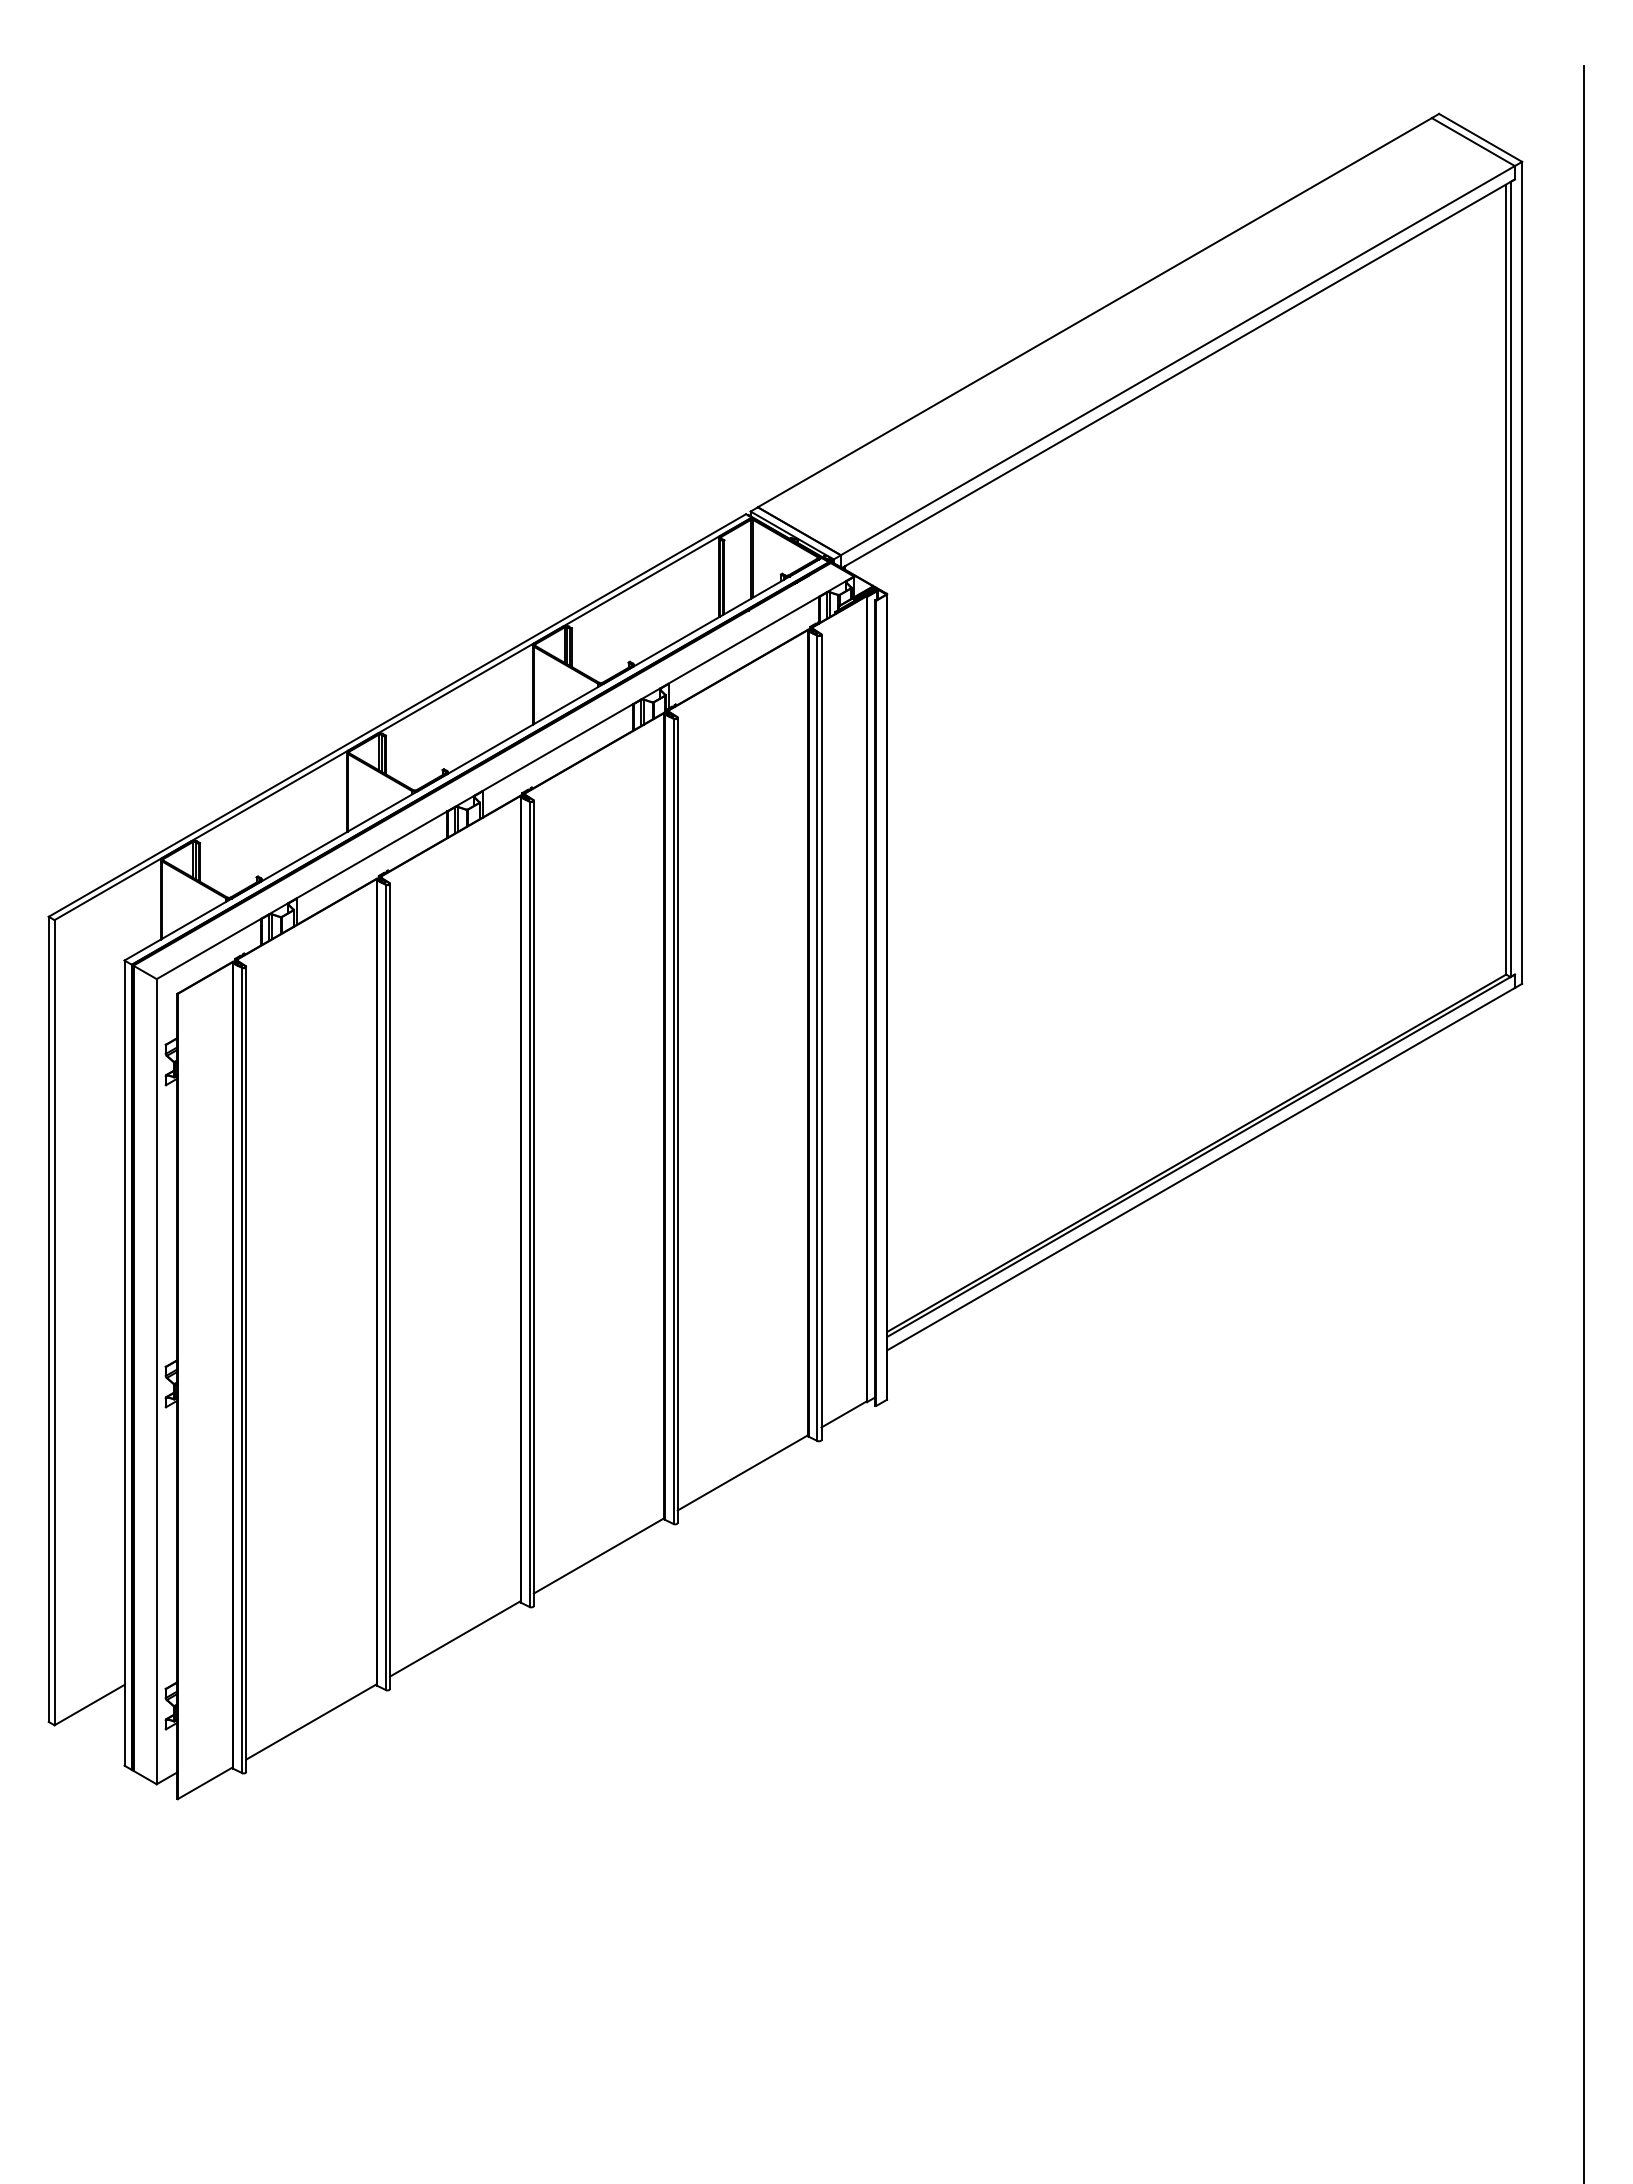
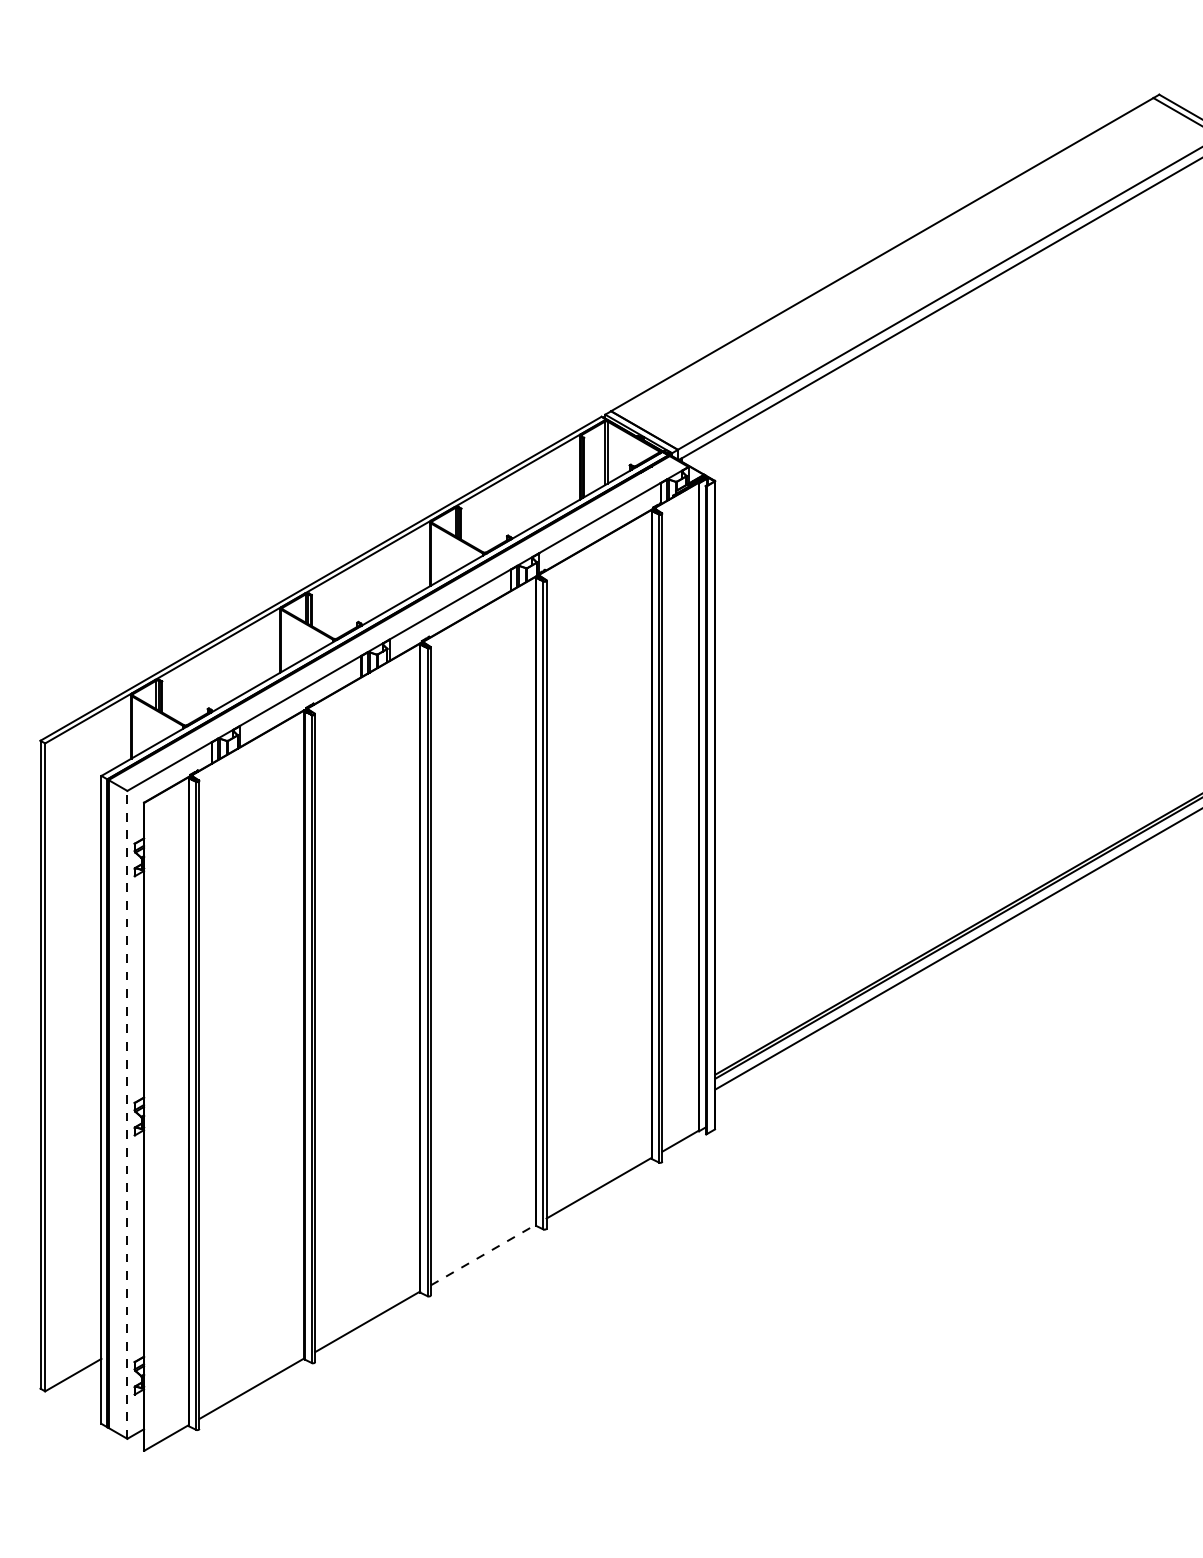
line: (156, 1381) -> (127, 1114), solid -> dashed
line: (599, 1555) -> (483, 1254), solid -> dashed

